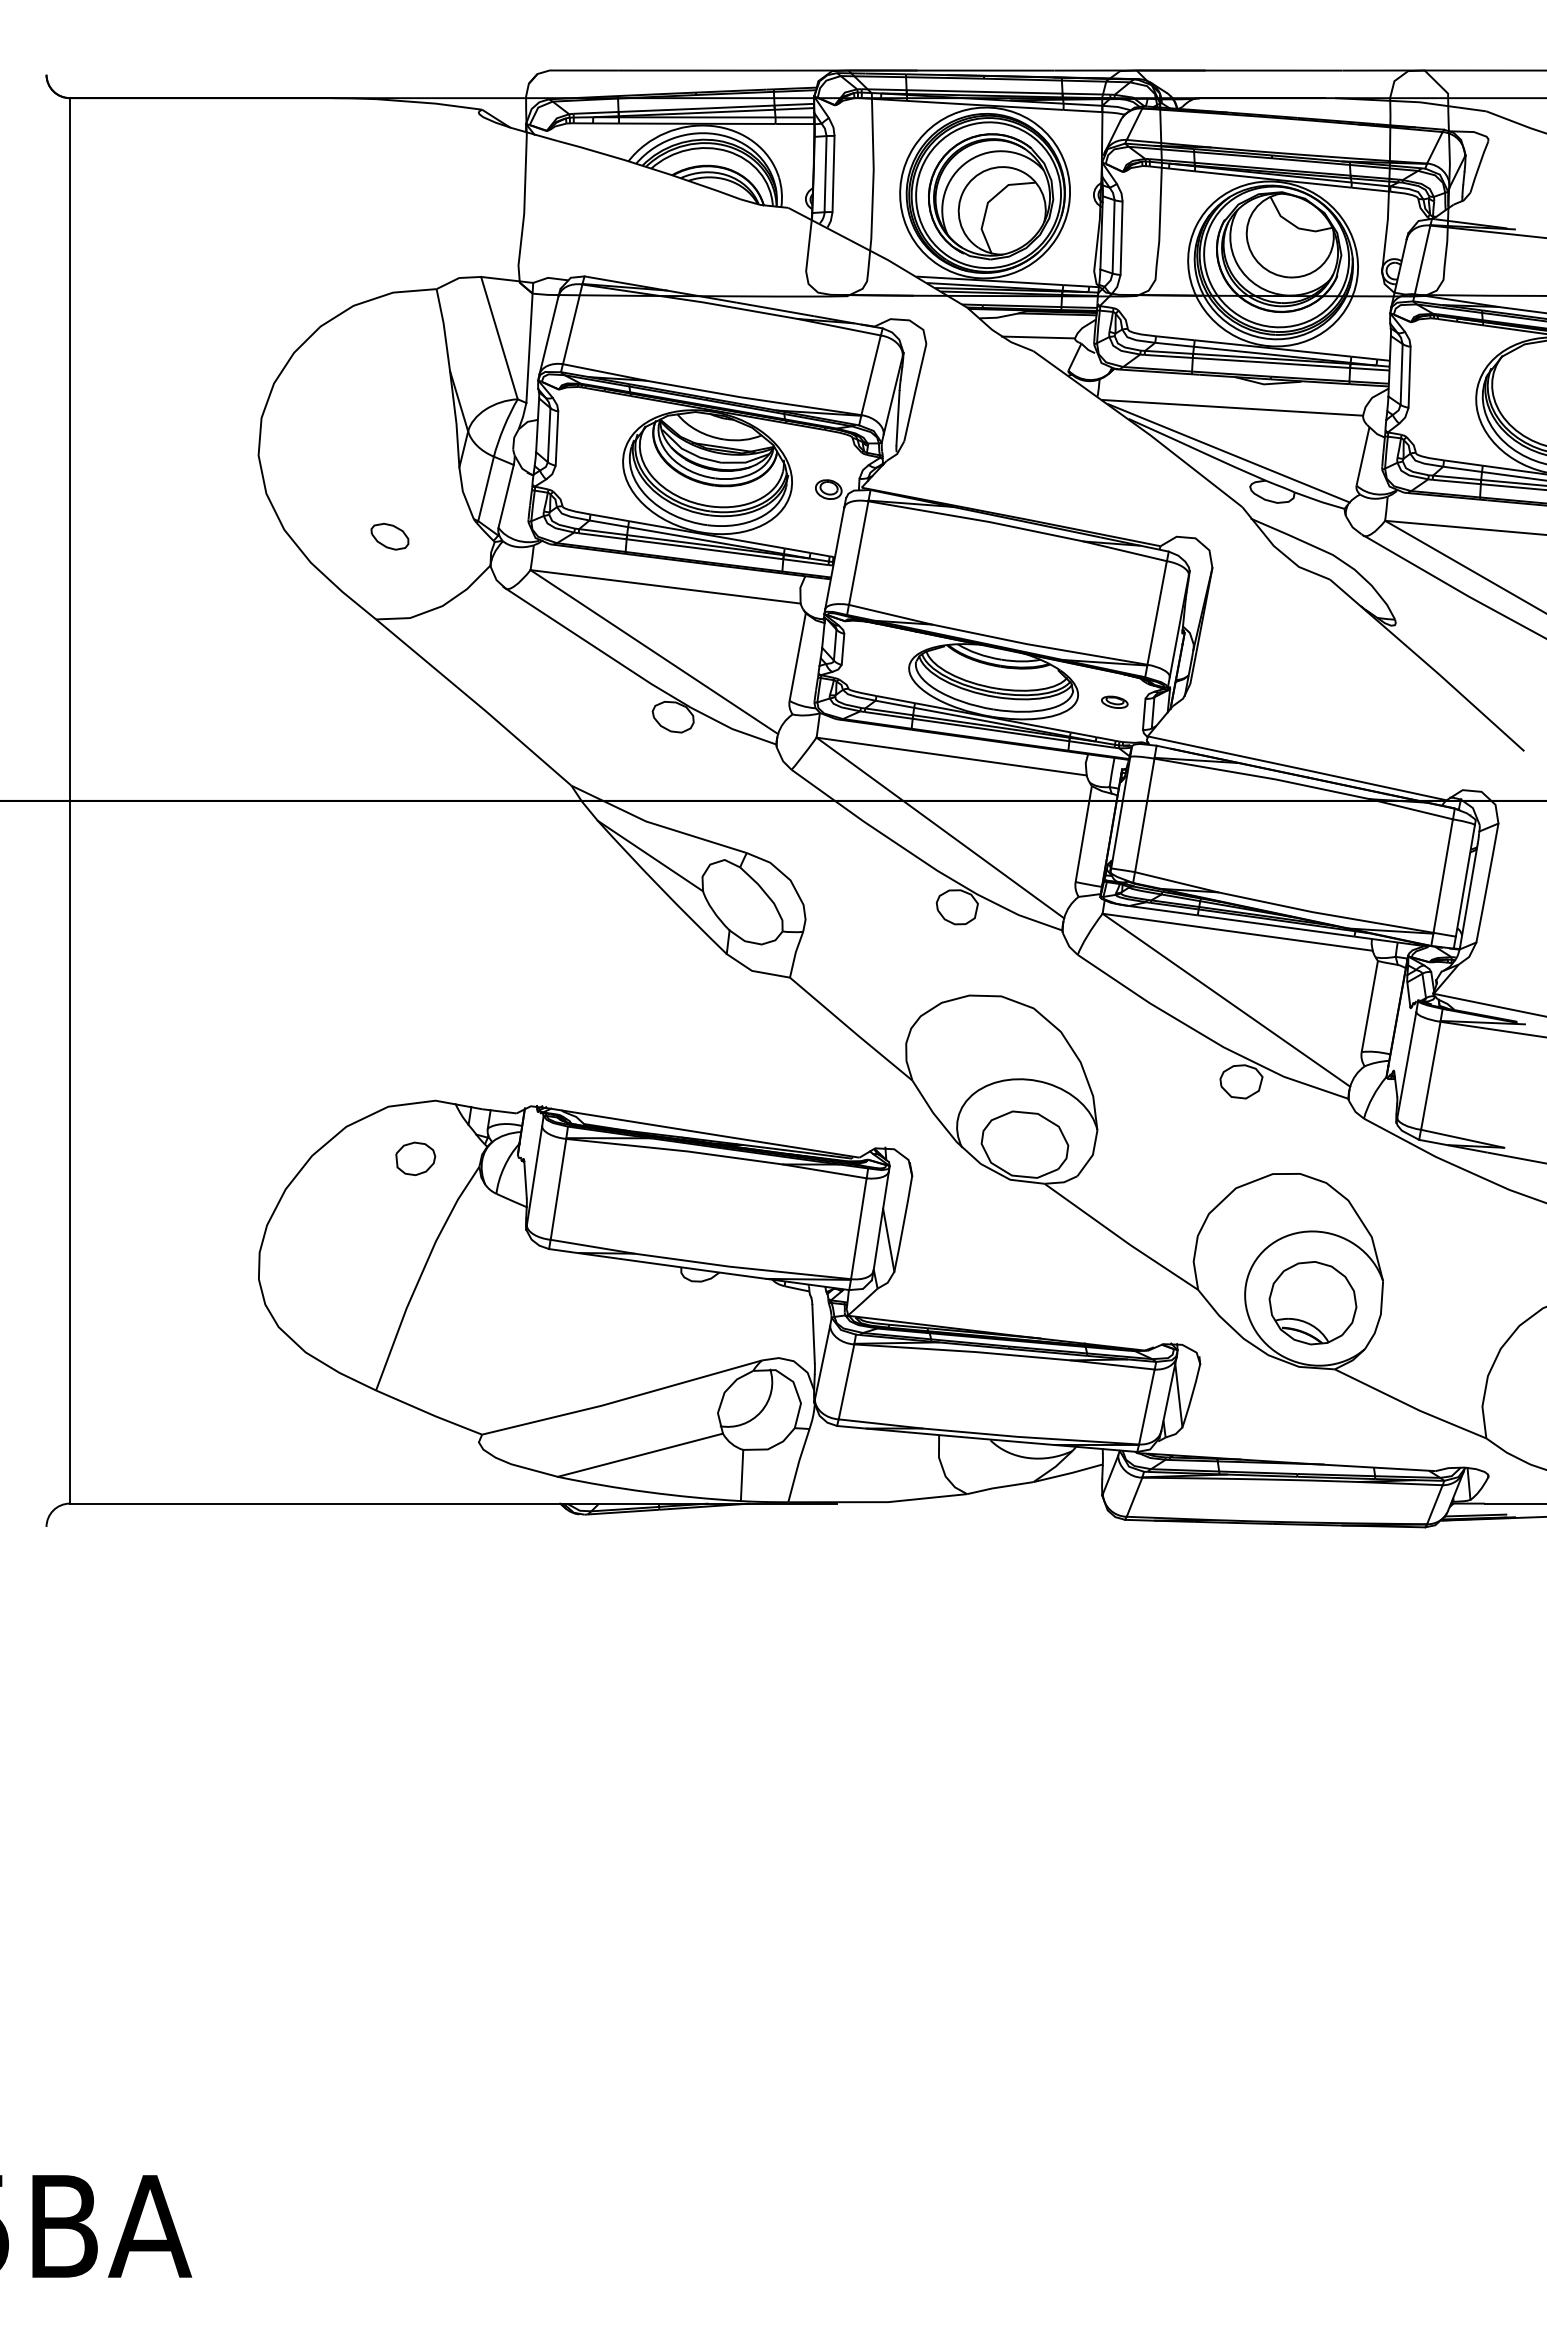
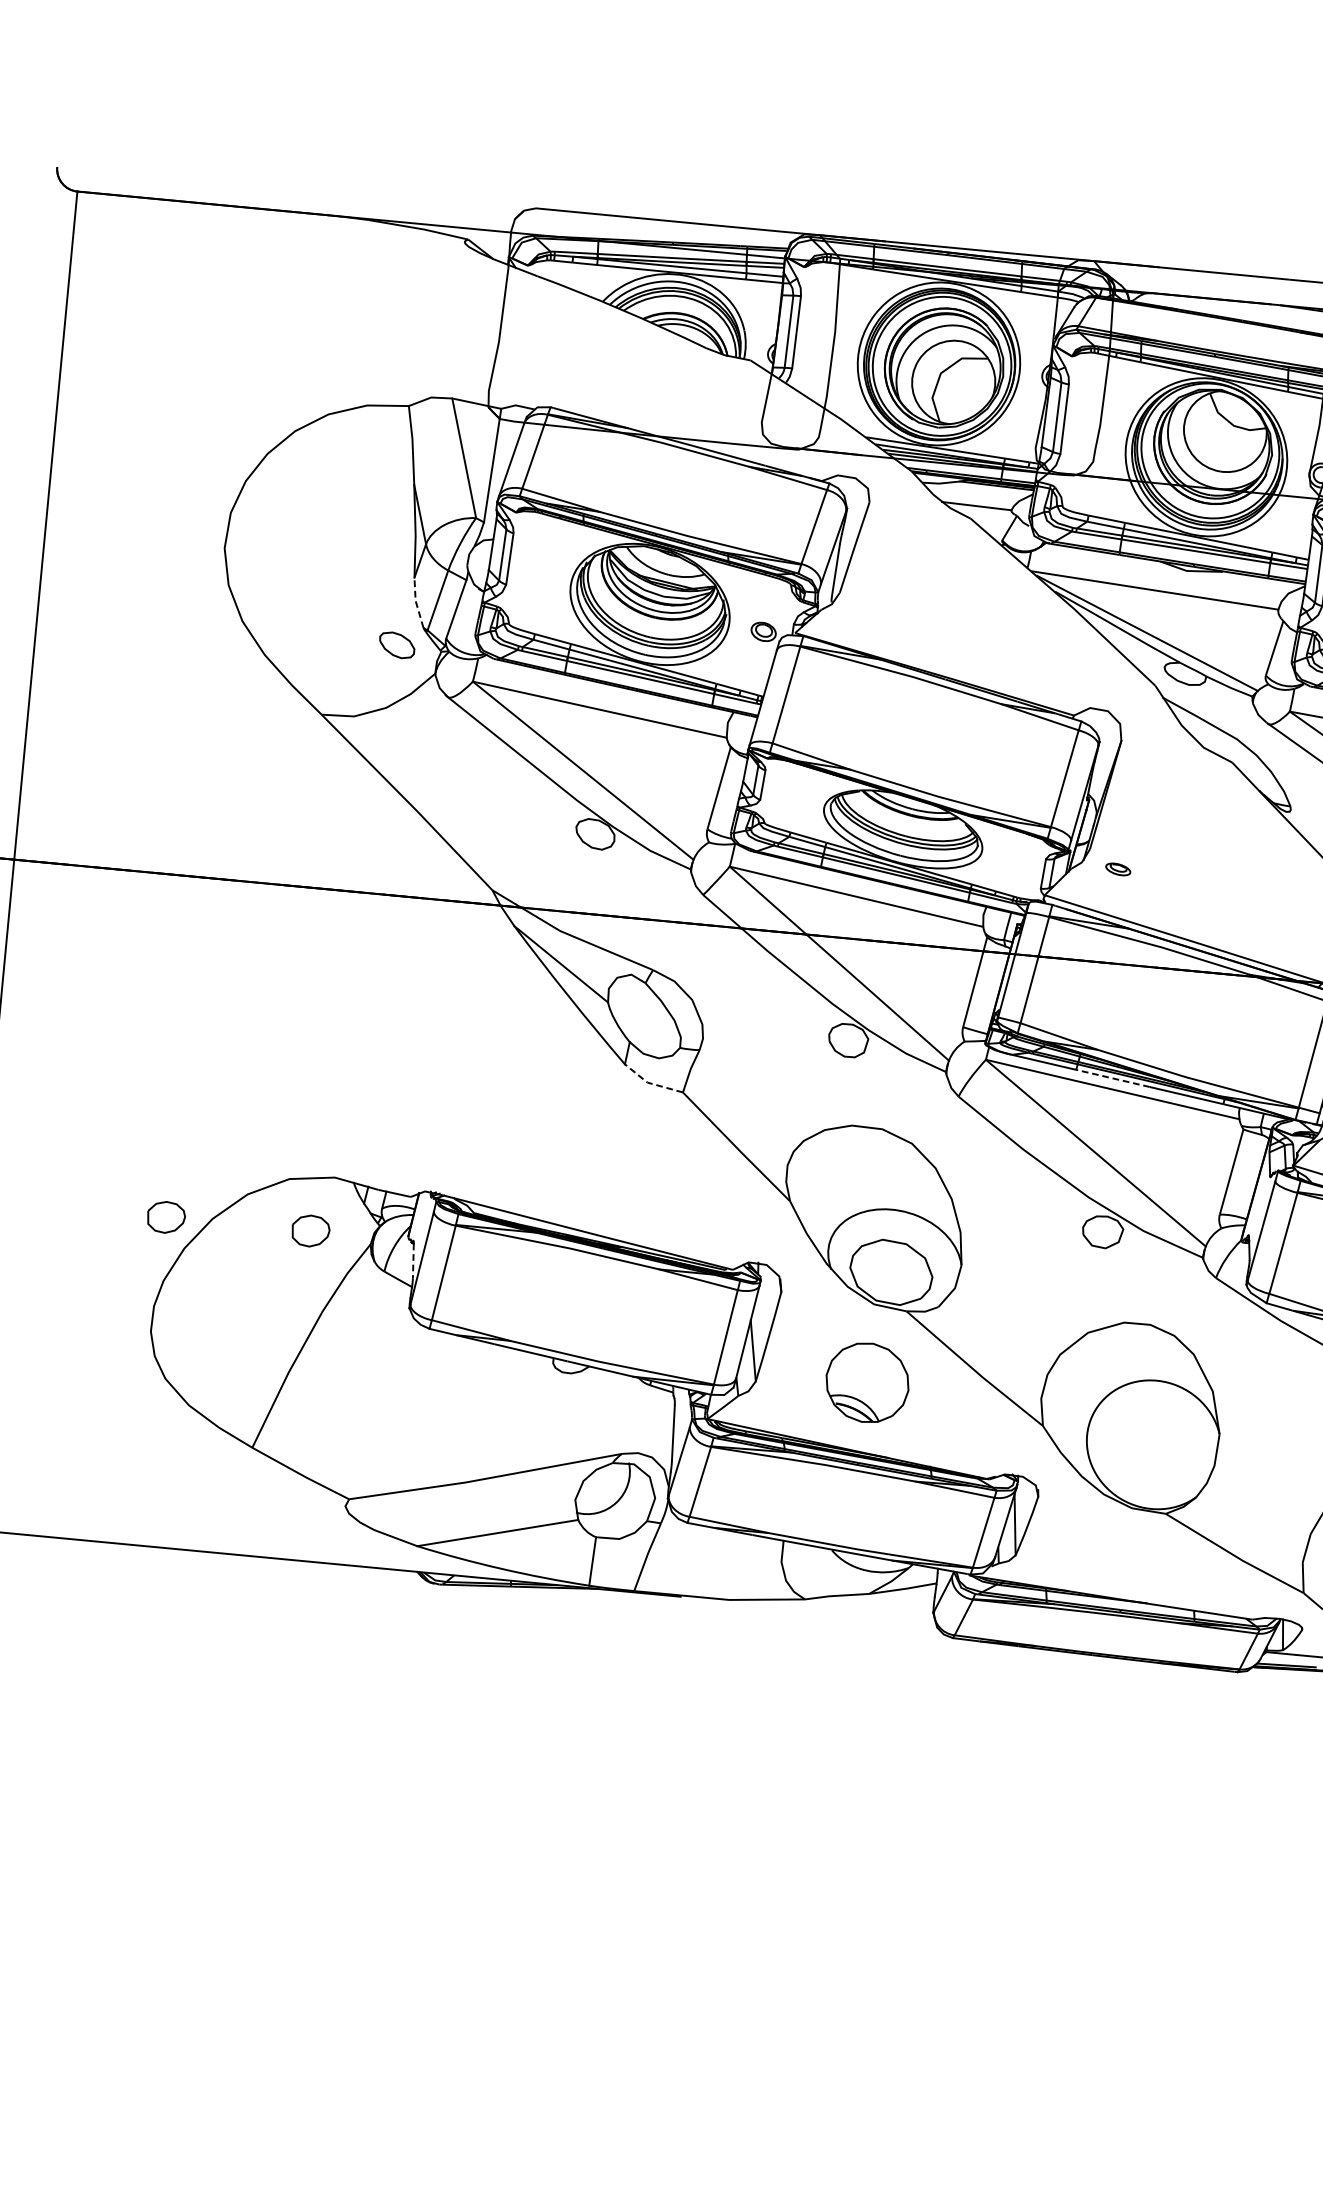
line: (463, 493) -> (416, 602), solid -> dashed
part: (389, 536) -> (396, 645), moved
part: (1114, 701) -> (1118, 868), moved
line: (1236, 920) -> (1112, 1078), solid -> dashed
line: (754, 971) -> (649, 1083), solid -> dashed
part: (263, 1158) -> (166, 1217), added
line: (525, 1180) -> (413, 1261), solid -> dashed
part: (1312, 1303) -> (867, 1383), moved

